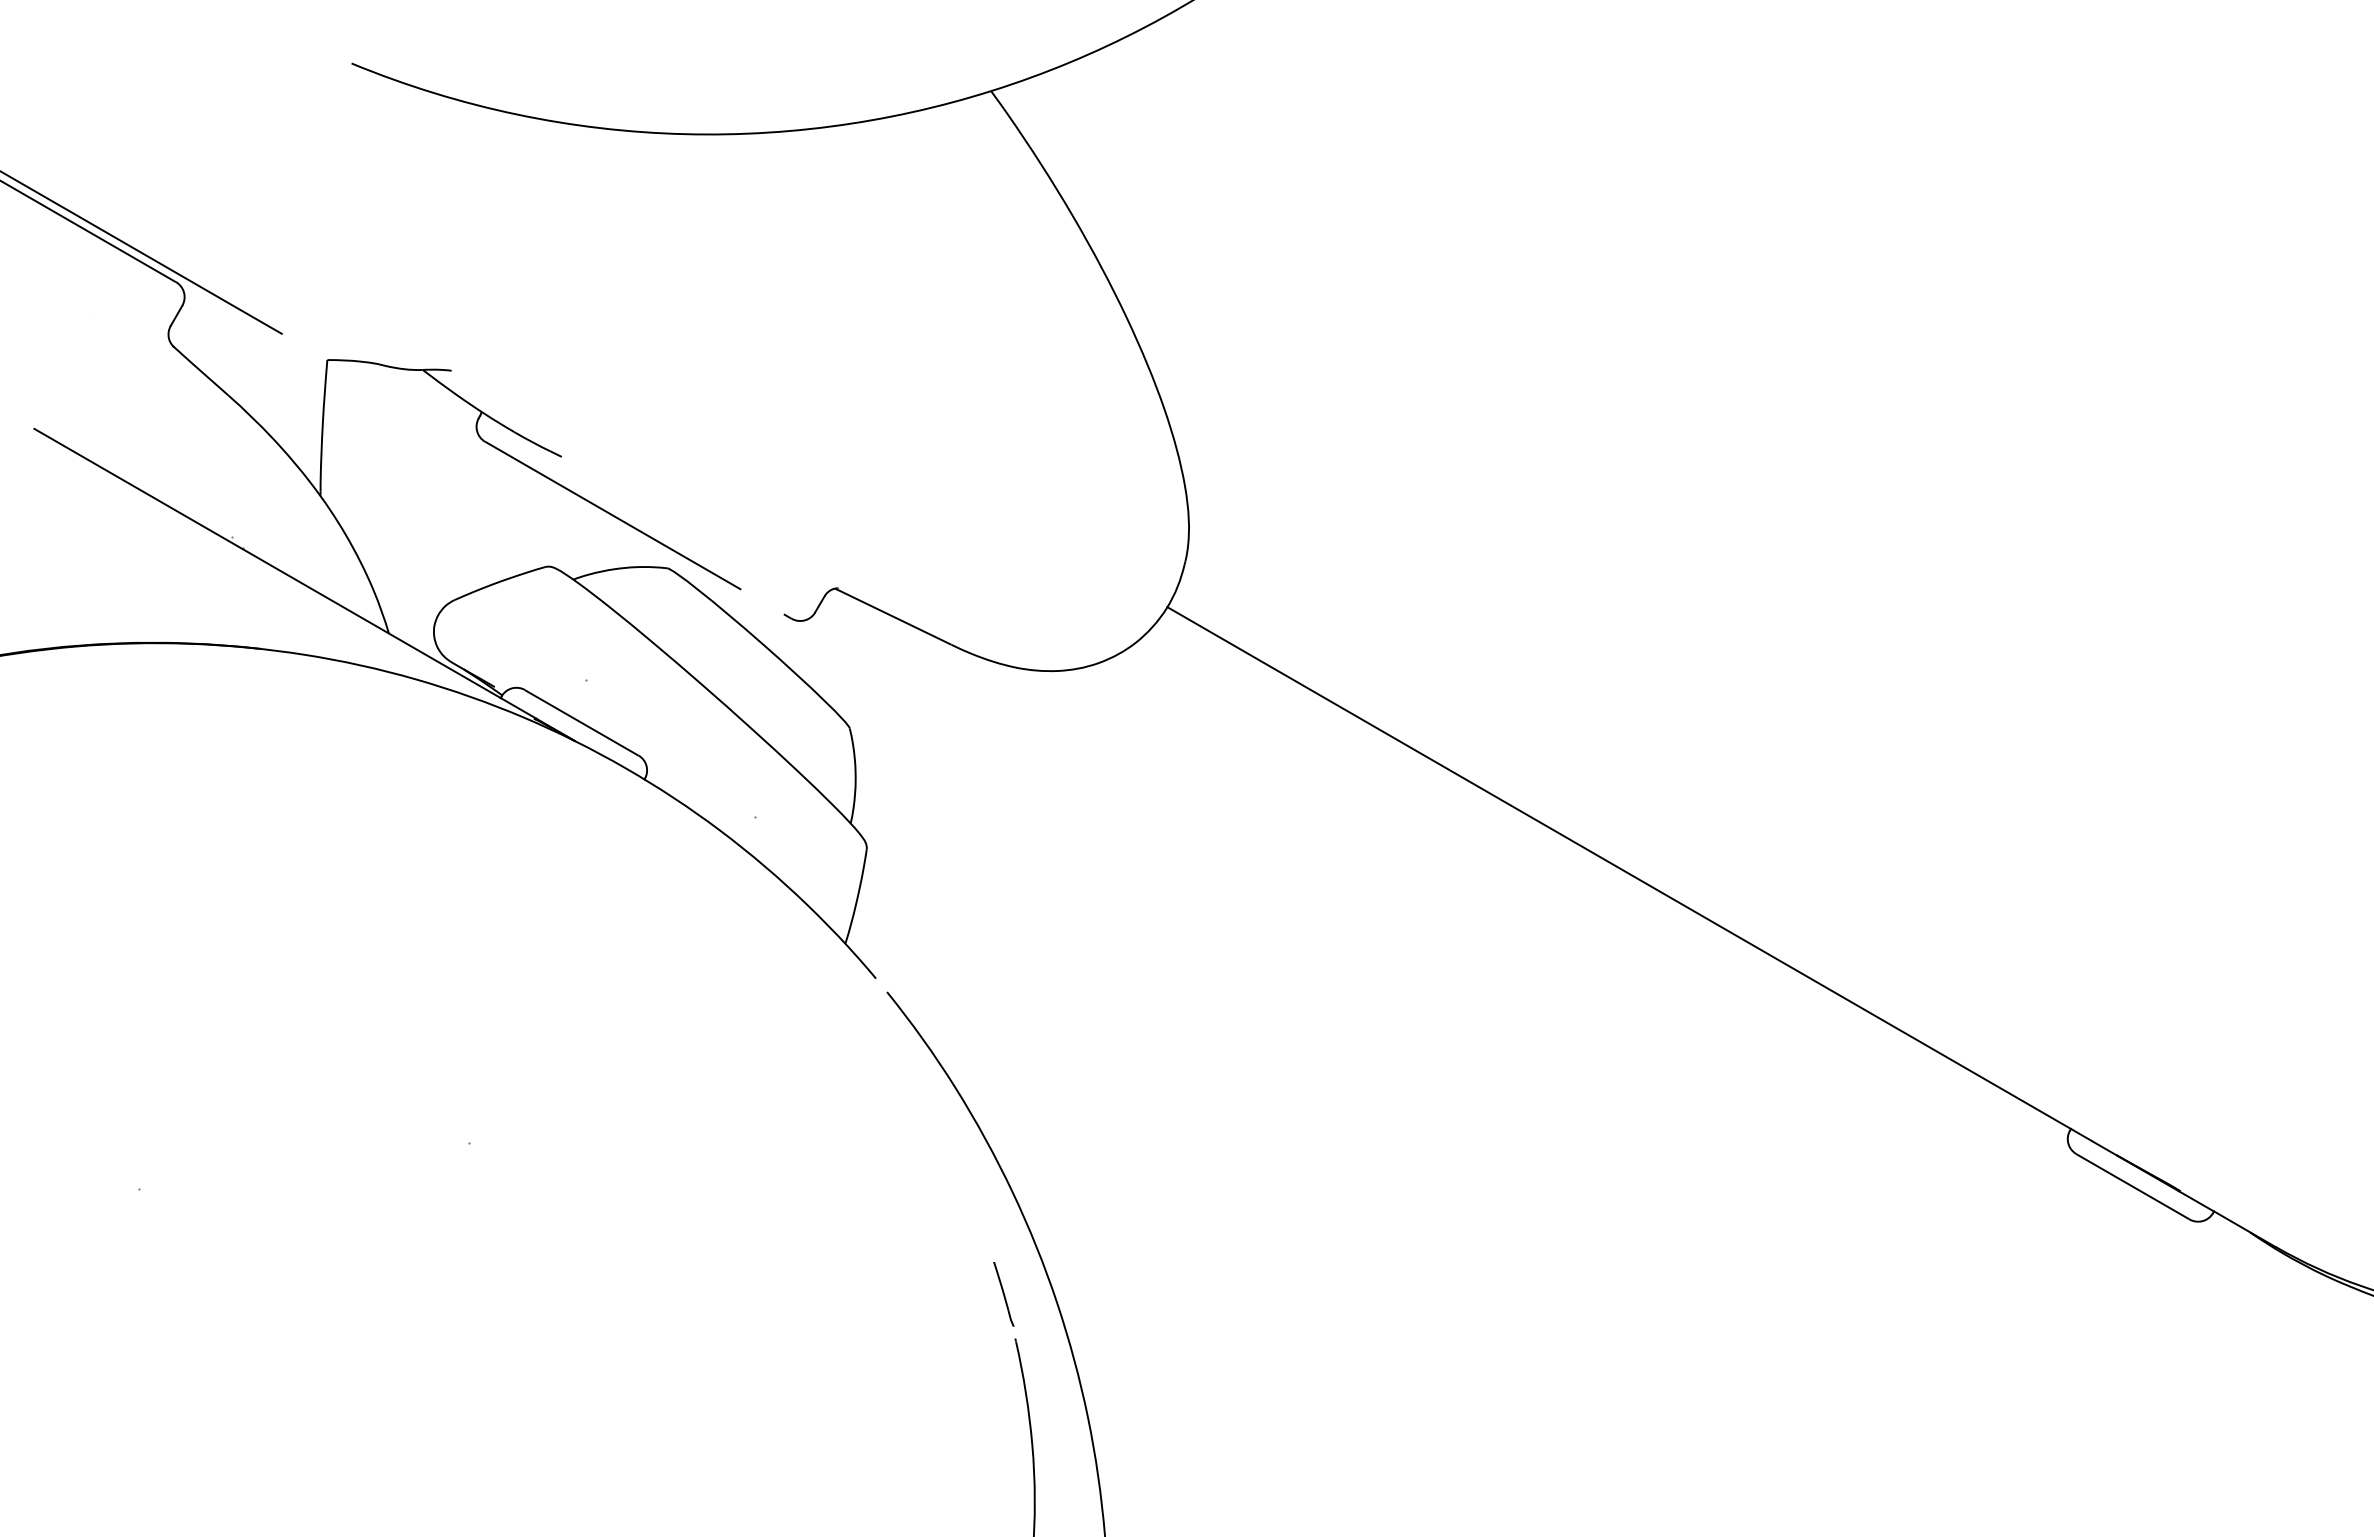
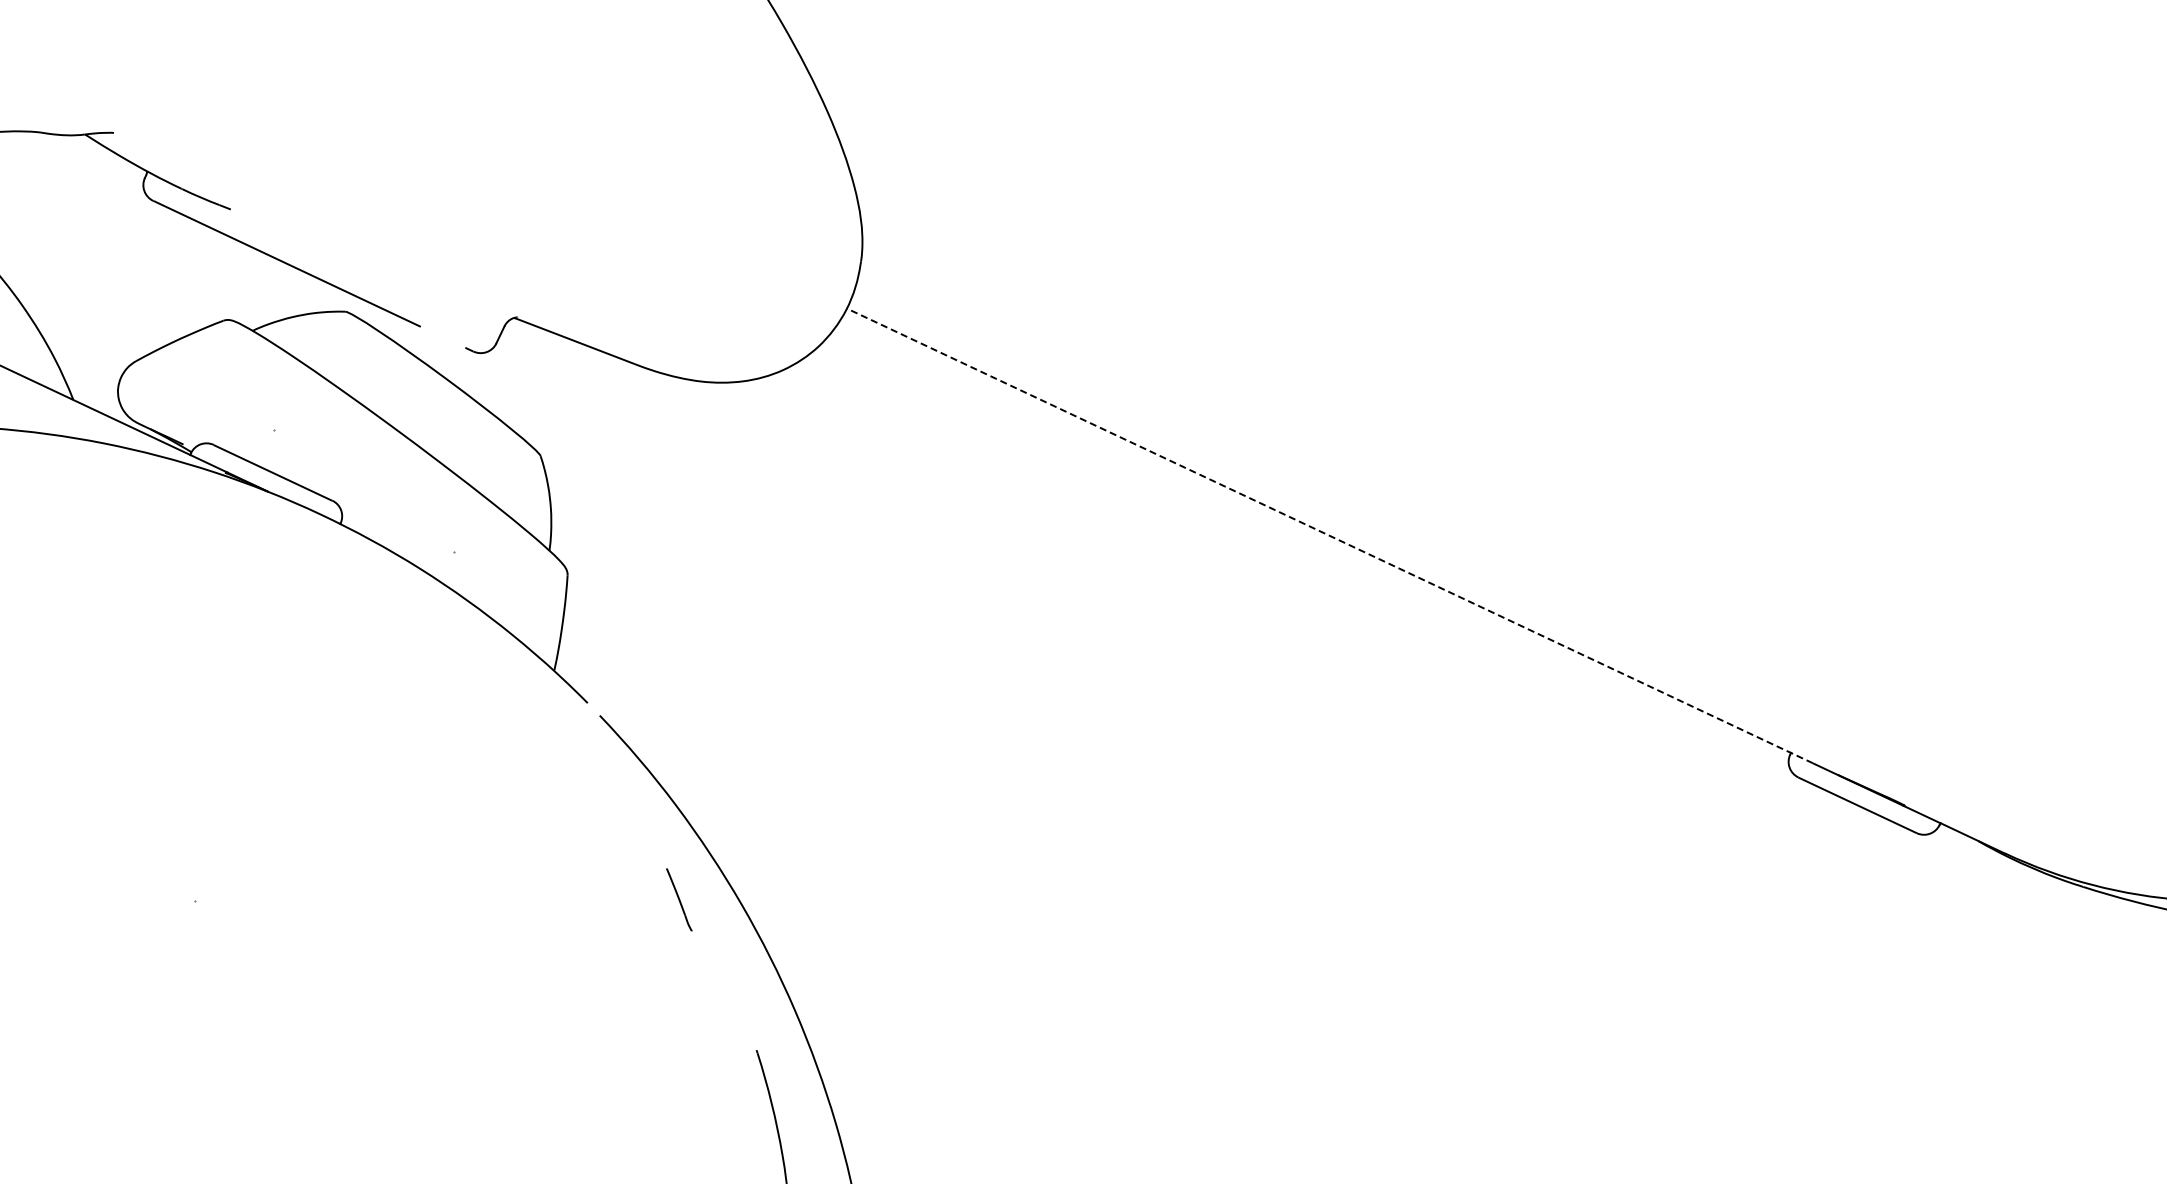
line: (1629, 874) -> (1329, 536), solid -> dashed
line: (1003, 1294) -> (678, 900), moved

